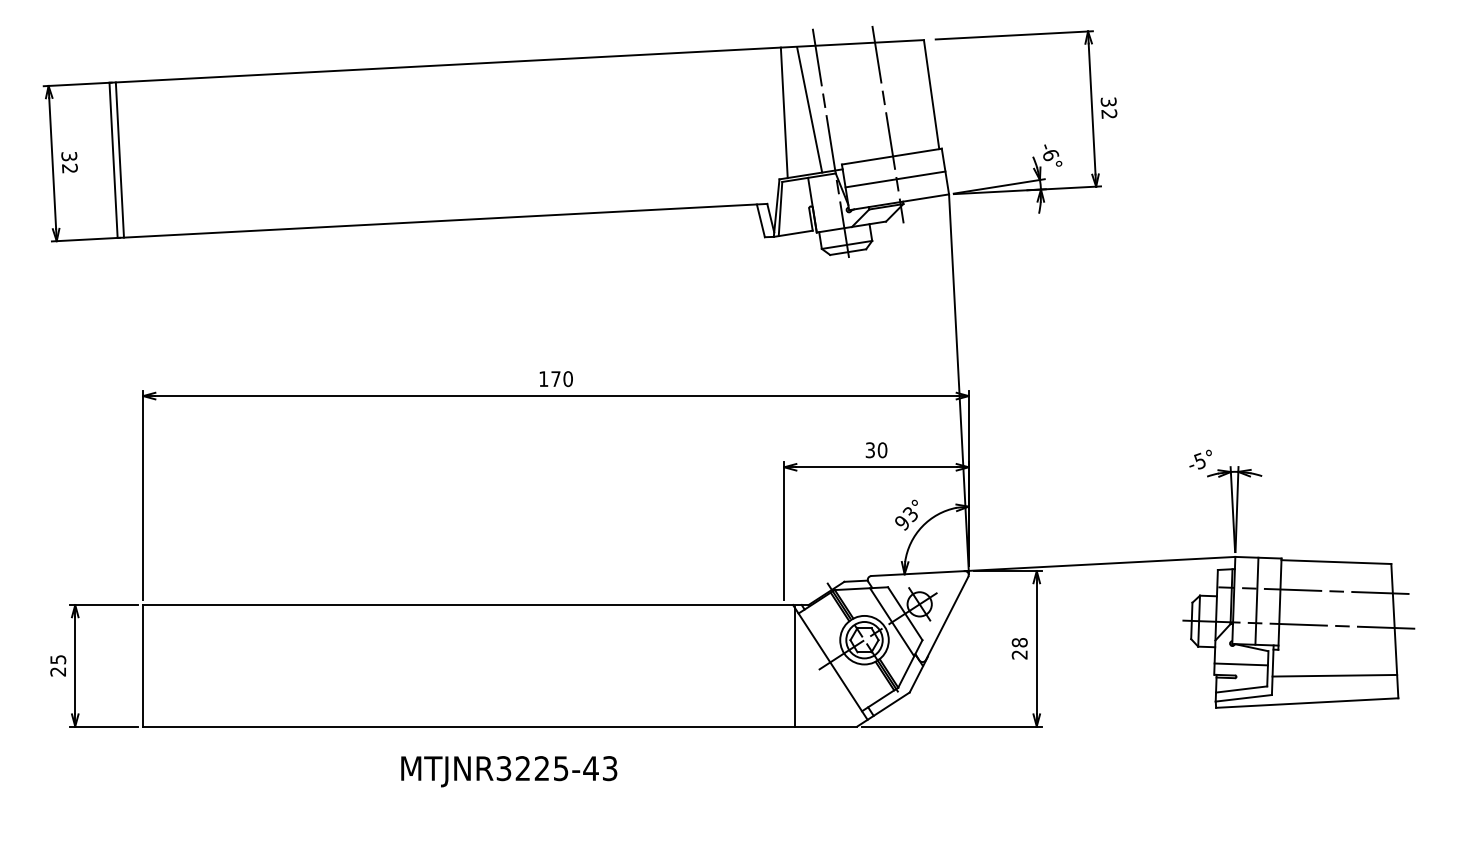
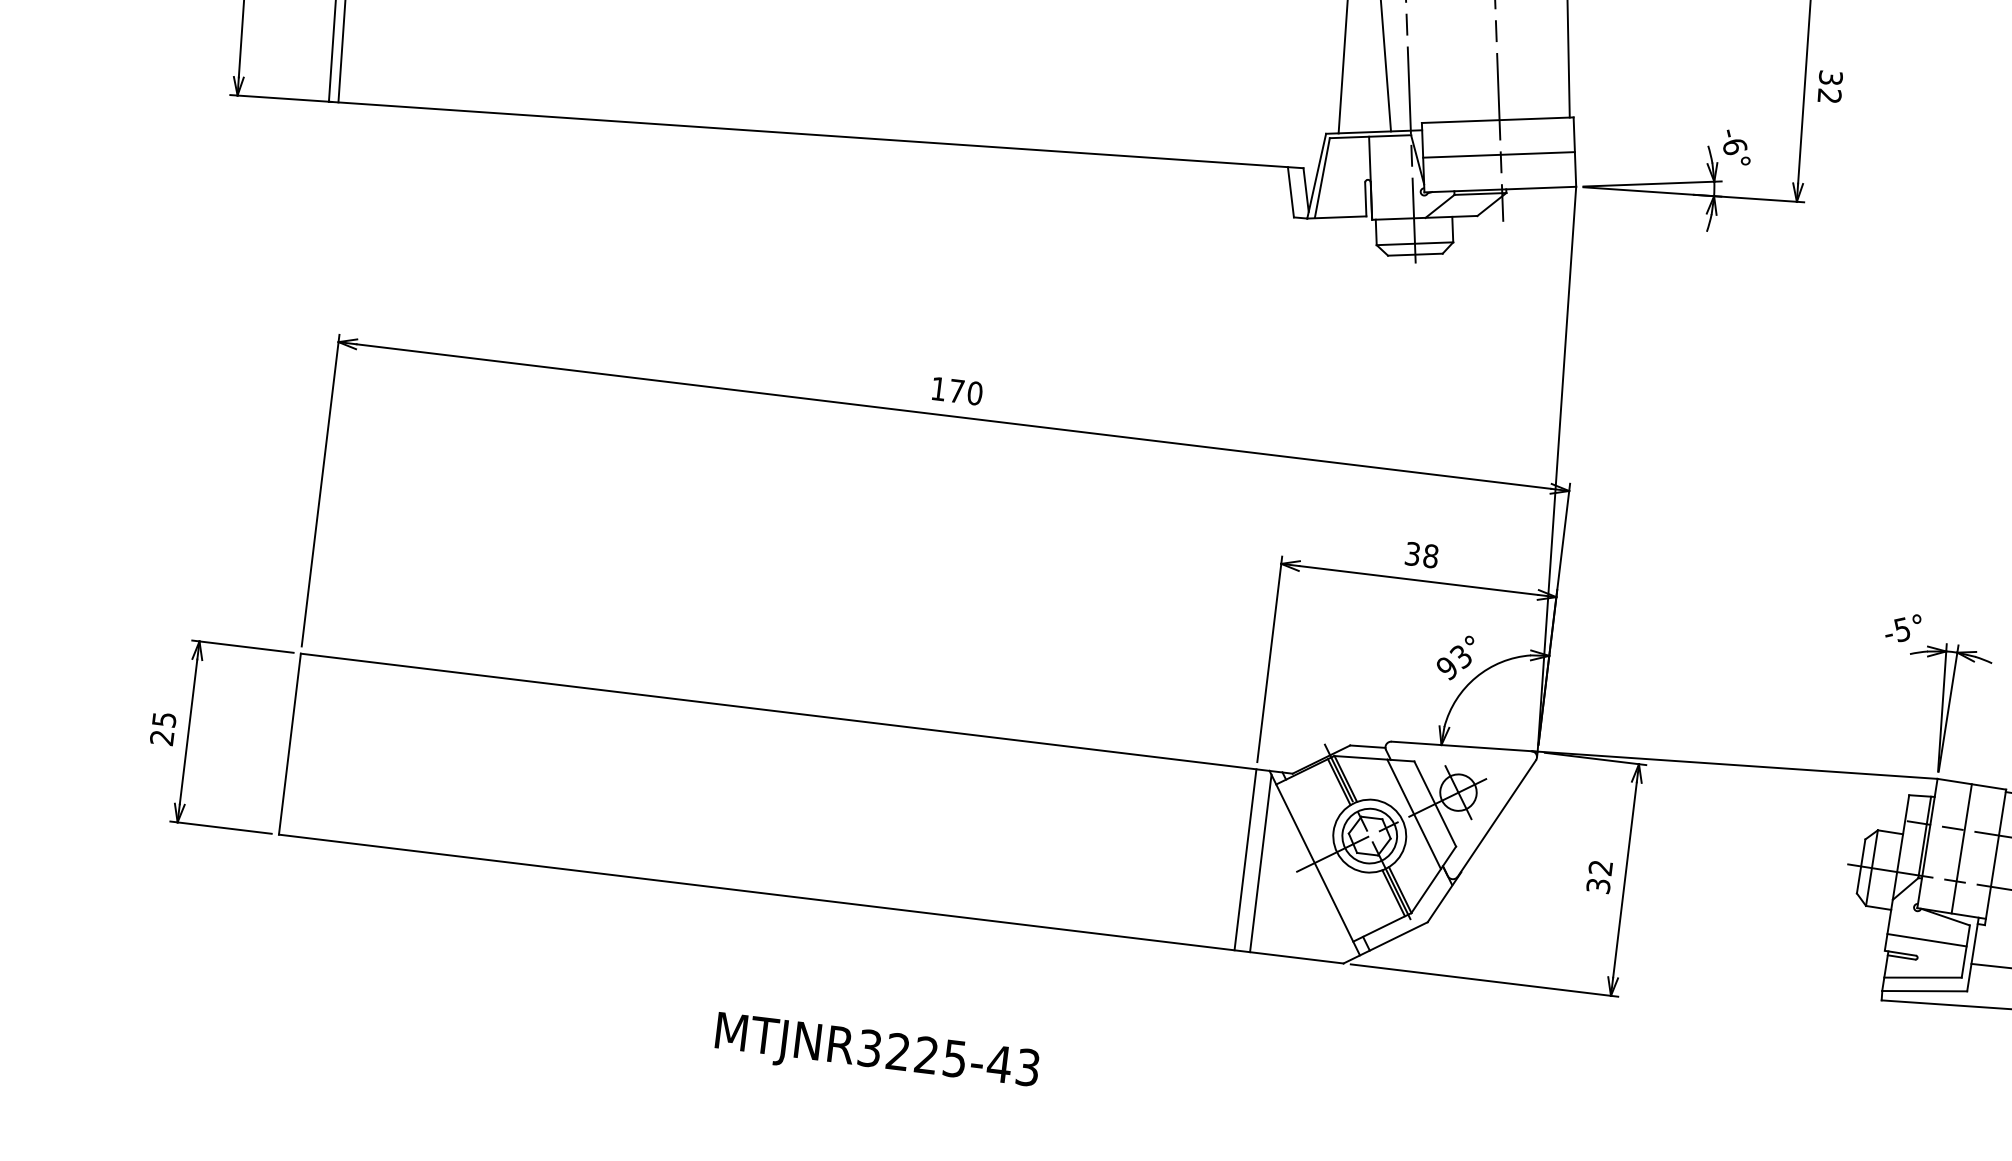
text: (882, 449) -> (1430, 555), 30 -> 38
text: (1019, 648) -> (1599, 876), 28 -> 32
line: (784, 665) -> (1245, 859), added
text: (509, 771) -> (877, 1053), moved

